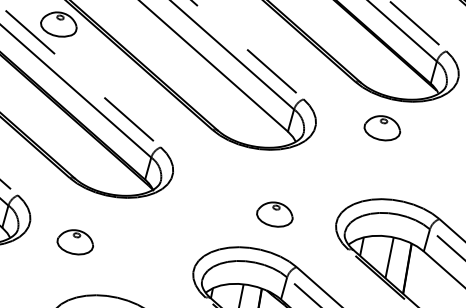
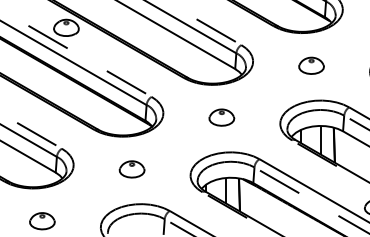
part: (382, 127) -> (311, 65), moved
part: (274, 214) -> (221, 117), moved
part: (74, 242) -> (131, 169), moved

